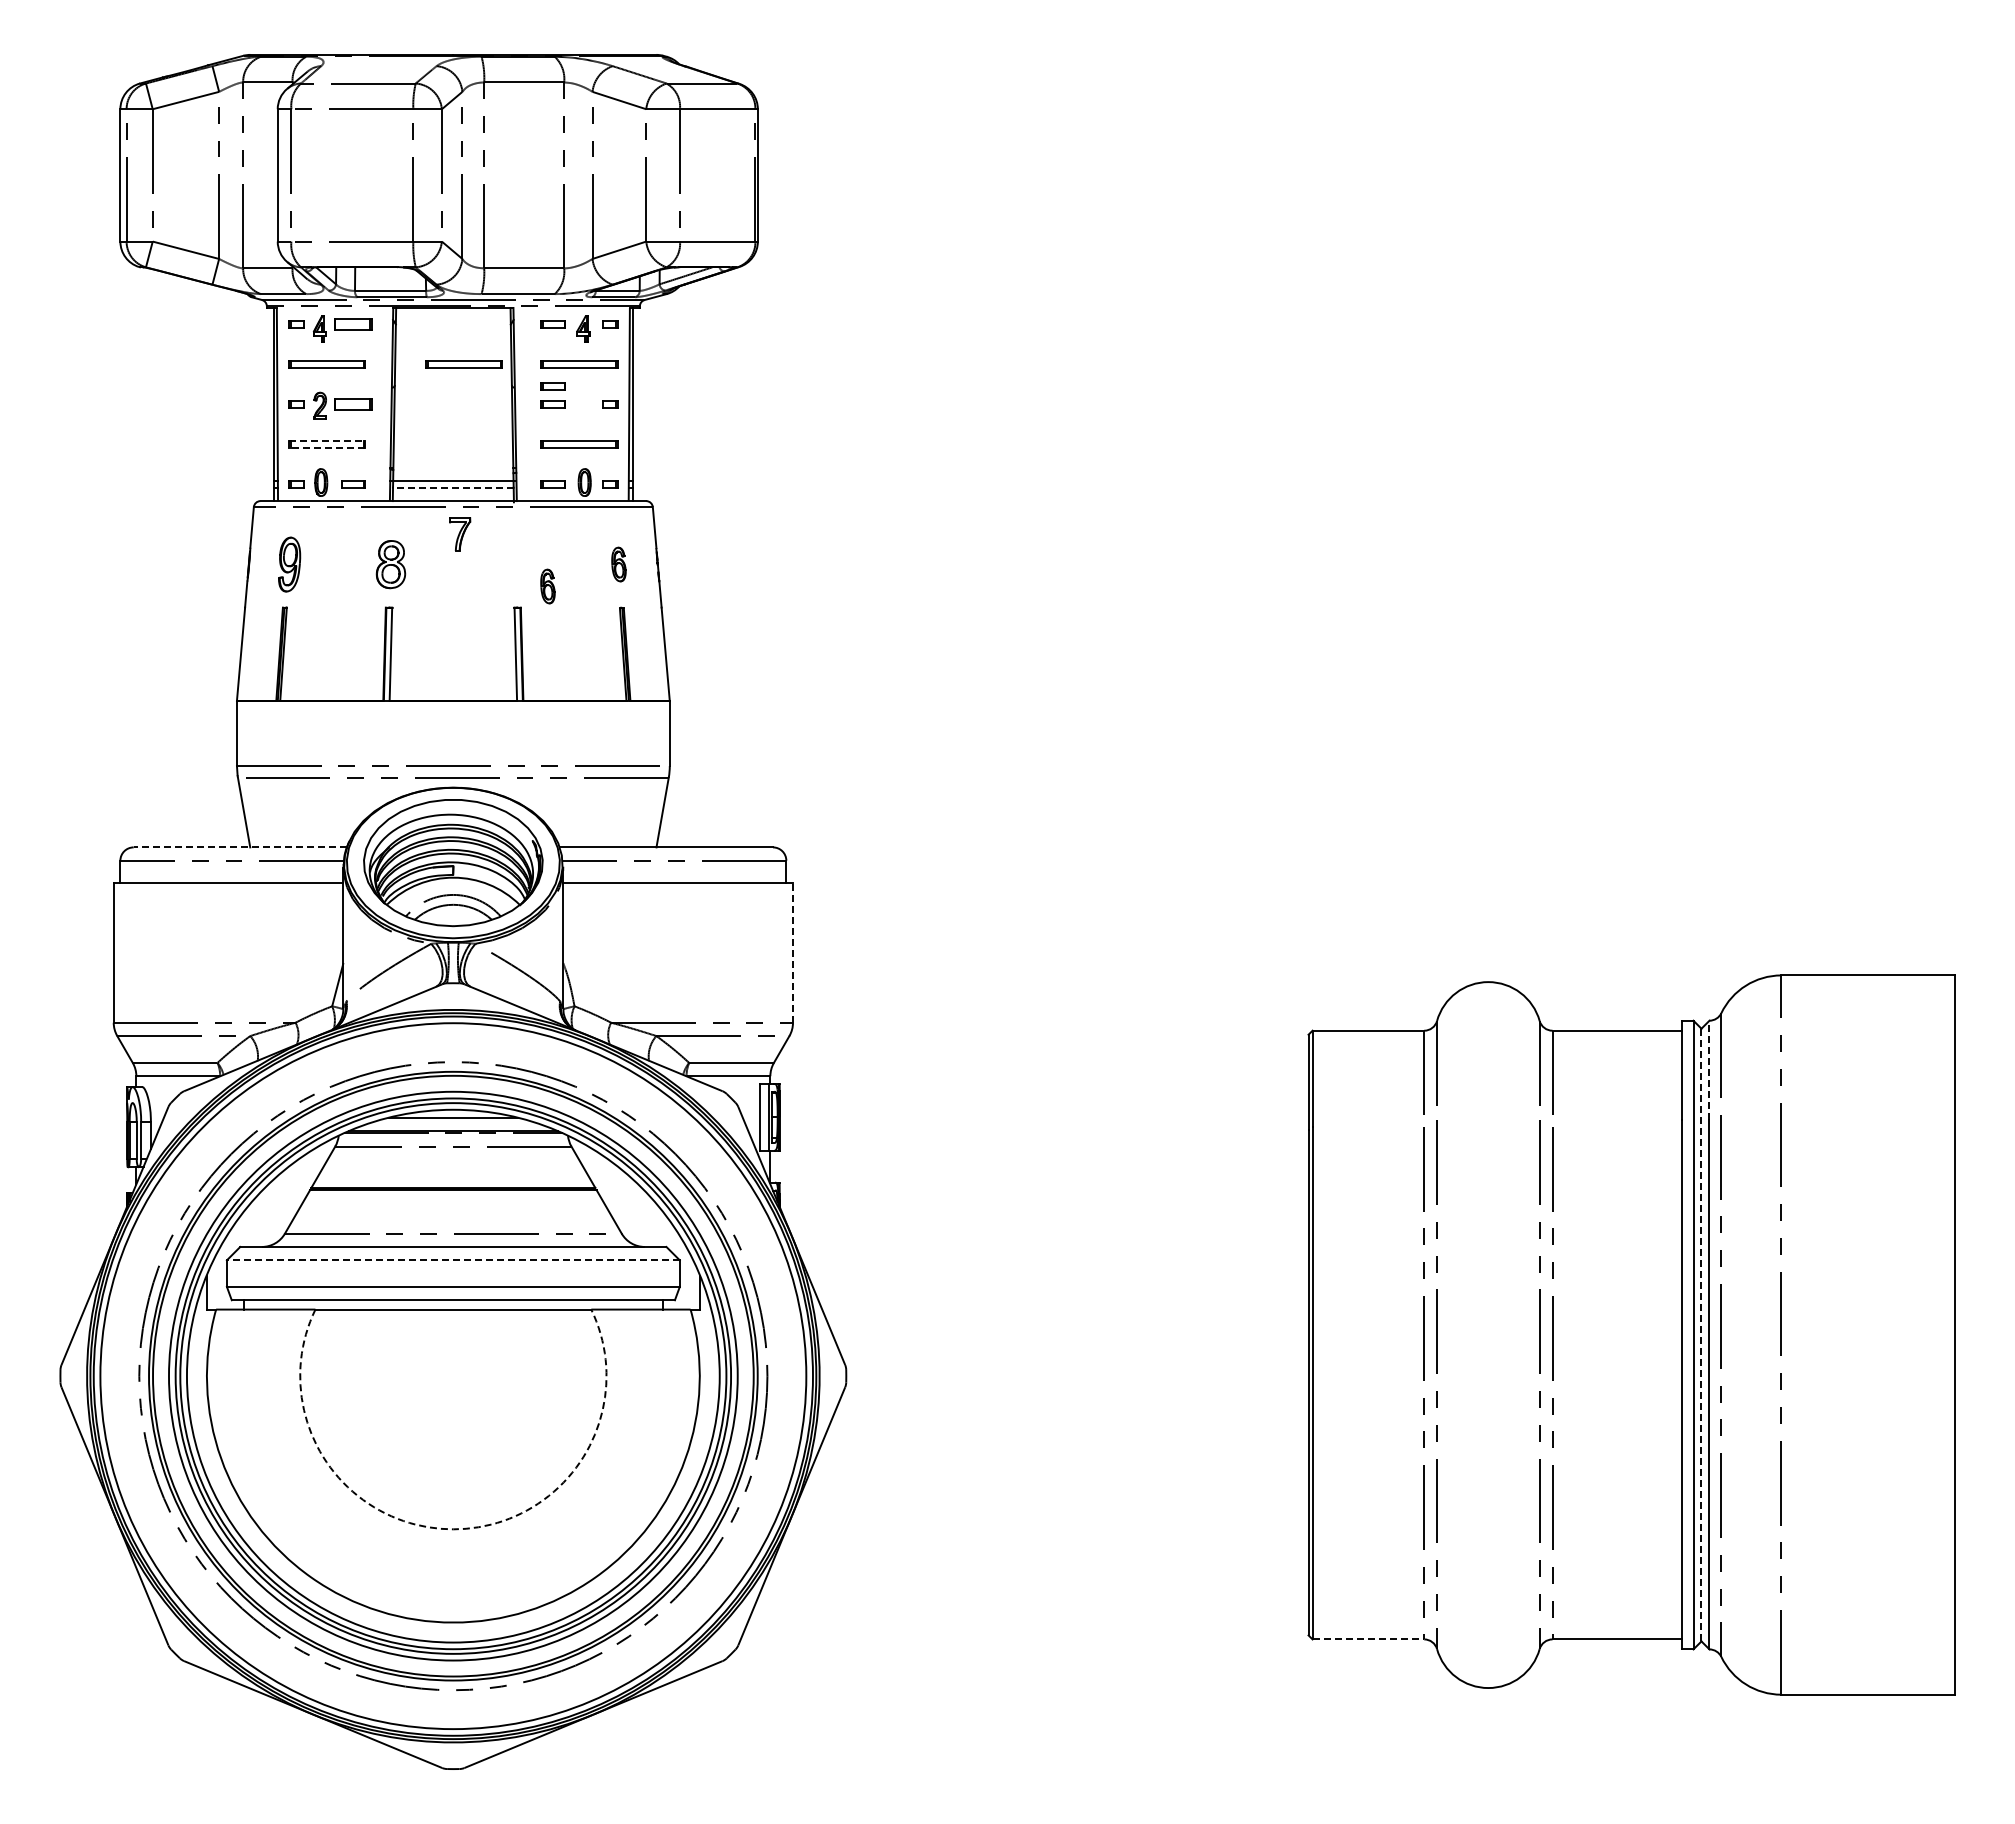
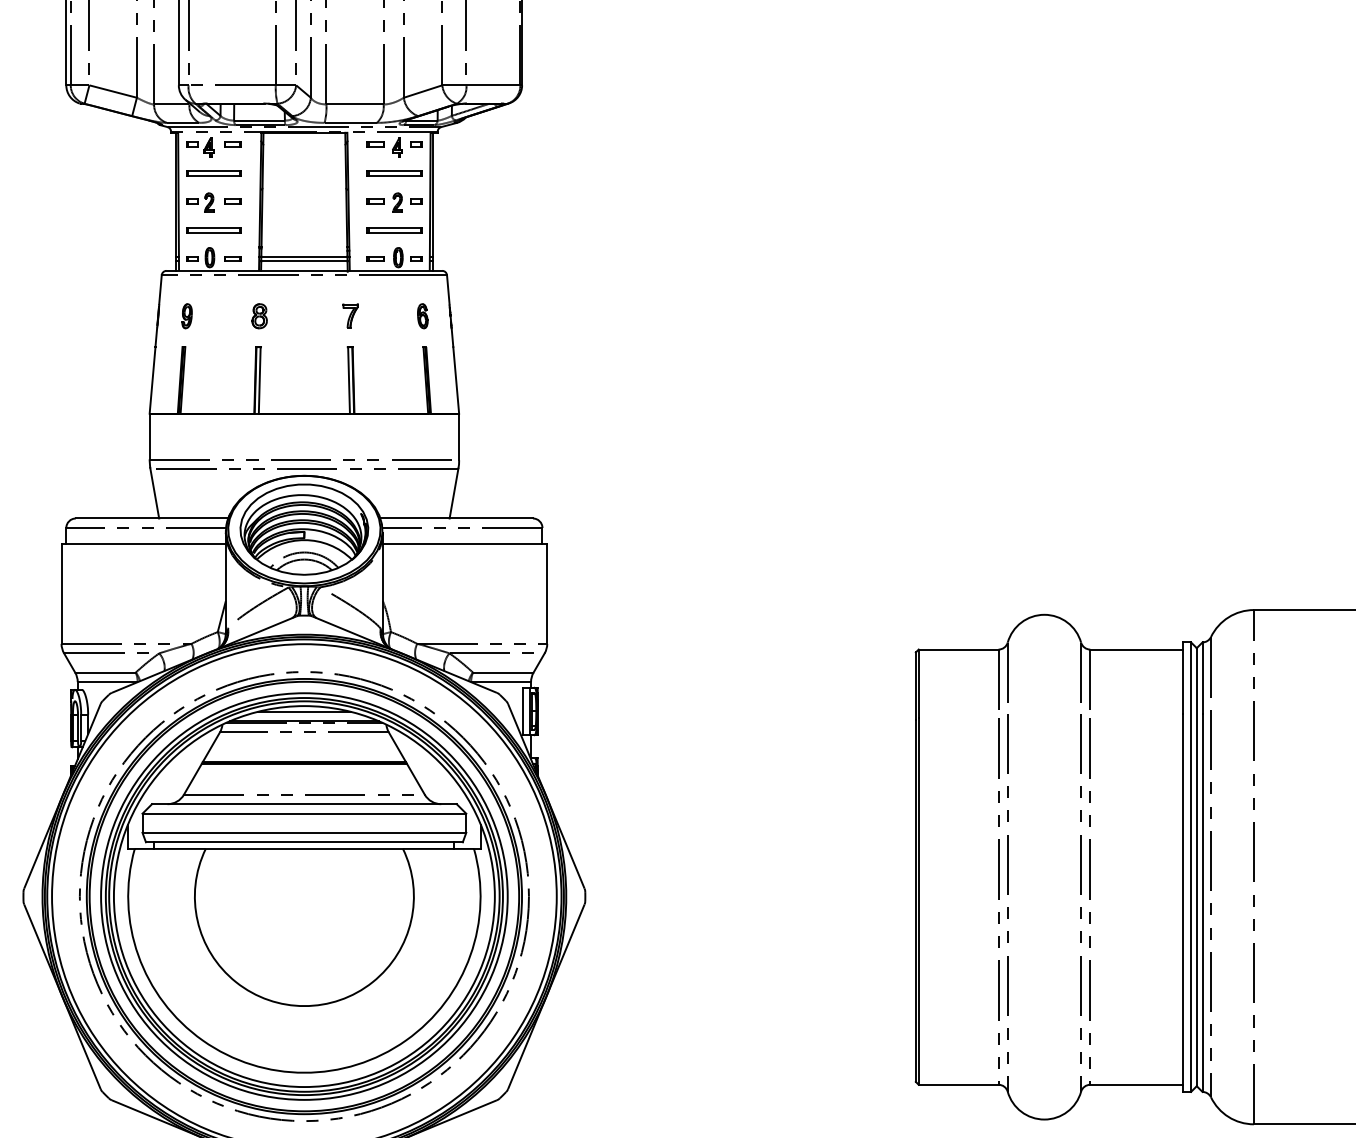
part: (353, 324) -> (232, 144), size x0.62
part: (463, 364) -> (311, 173), removed
part: (552, 386) -> (375, 188), removed
part: (353, 404) -> (232, 201), size x0.62
part: (583, 405) -> (397, 202), added
line: (327, 441) -> (214, 228), dashed -> solid
line: (326, 447) -> (213, 232), dashed -> solid
line: (452, 487) -> (303, 261), dashed -> solid
part: (460, 534) -> (350, 316), moved
part: (288, 564) -> (186, 316), size x0.62
part: (390, 564) -> (259, 316), size x0.71
part: (547, 586) -> (371, 331), removed
line: (239, 847) -> (151, 518), dashed -> solid
line: (793, 953) -> (547, 594), dashed -> solid
line: (1709, 1070) -> (1202, 678), dashed -> solid
line: (452, 1260) -> (303, 813), dashed -> solid
line: (1701, 1334) -> (1196, 866), dashed -> solid
arc: (453, 1529) -> (304, 1006), dashed -> solid
line: (1368, 1639) -> (958, 1084), dashed -> solid

